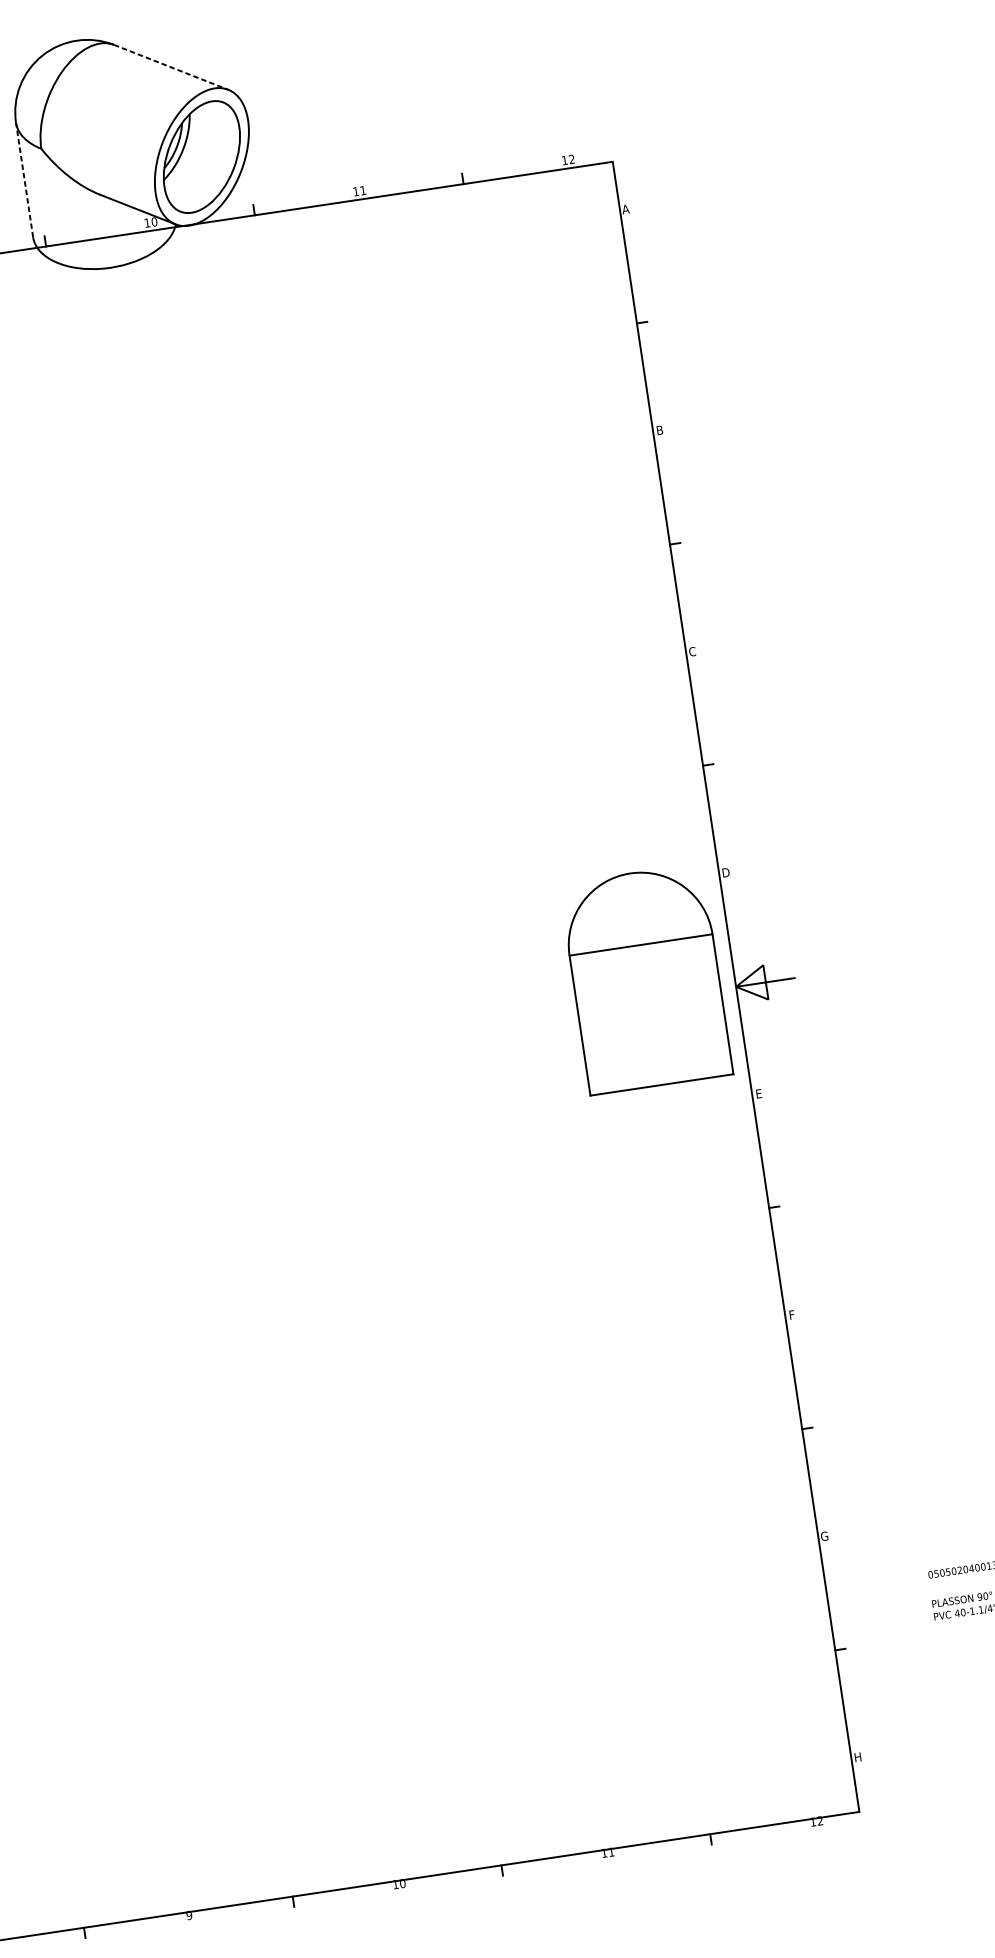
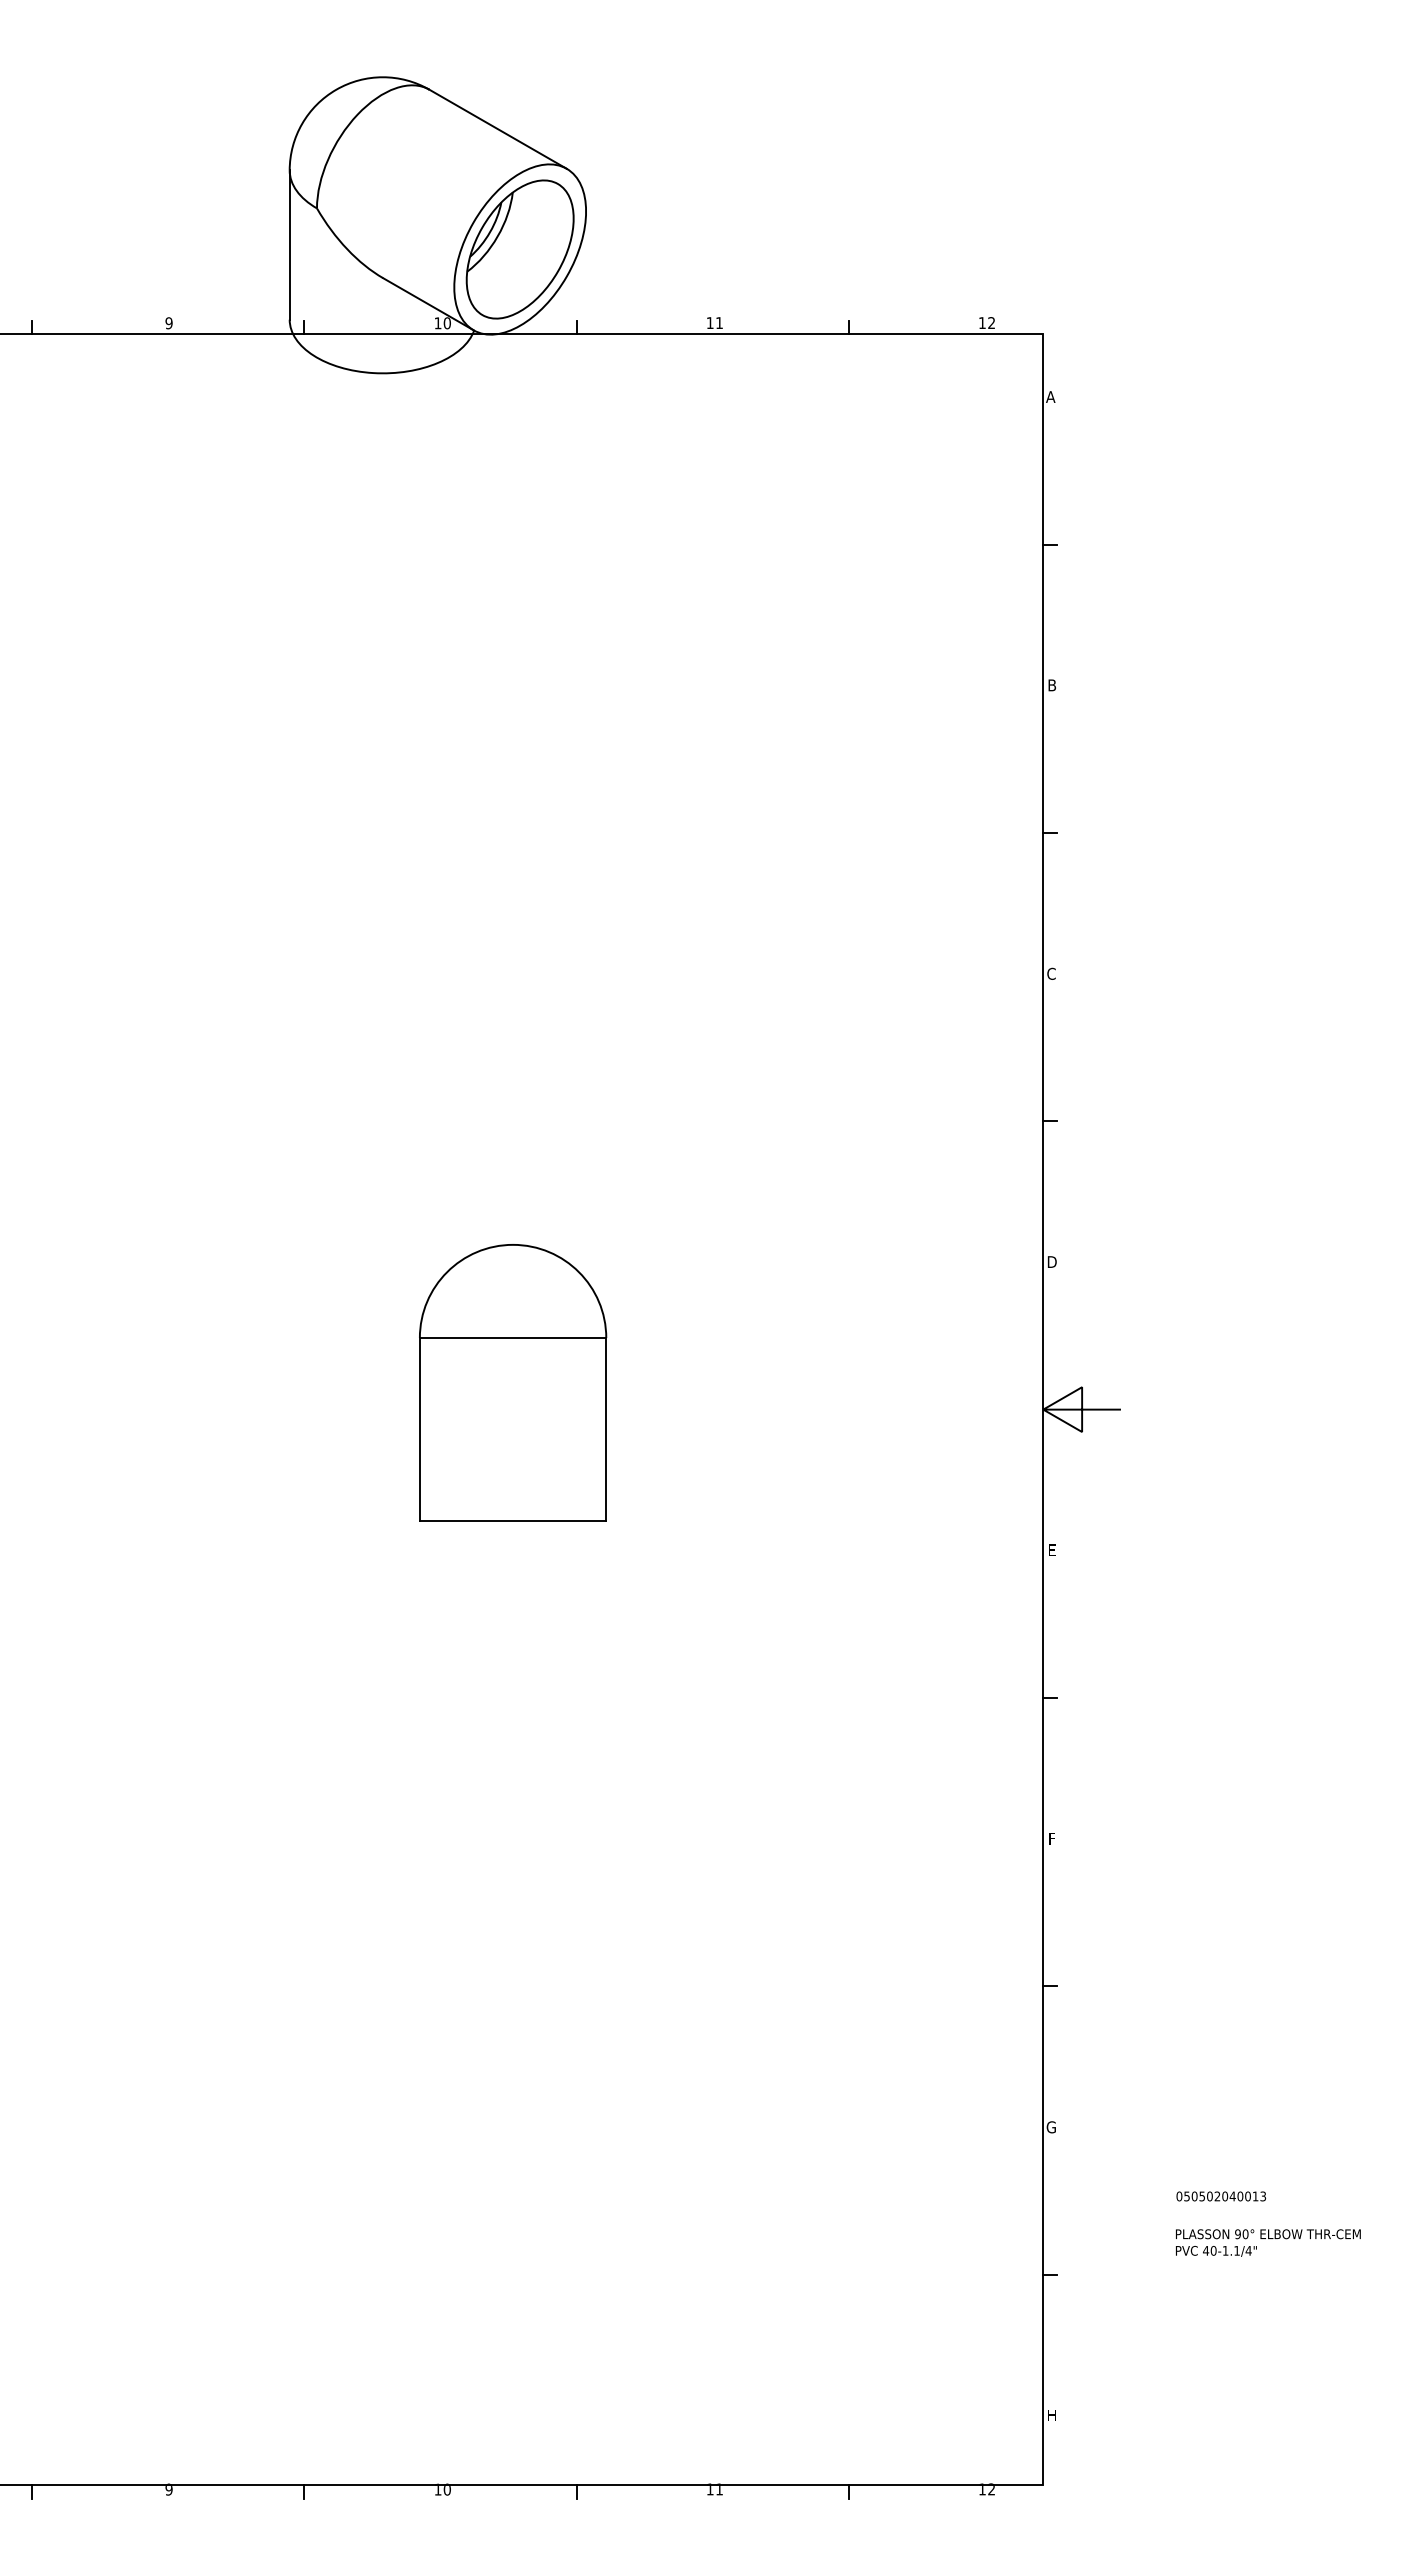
line: (171, 67) -> (498, 129), dashed -> solid
line: (24, 180) -> (289, 245), dashed -> solid
part: (646, 978) -> (513, 1382), moved

